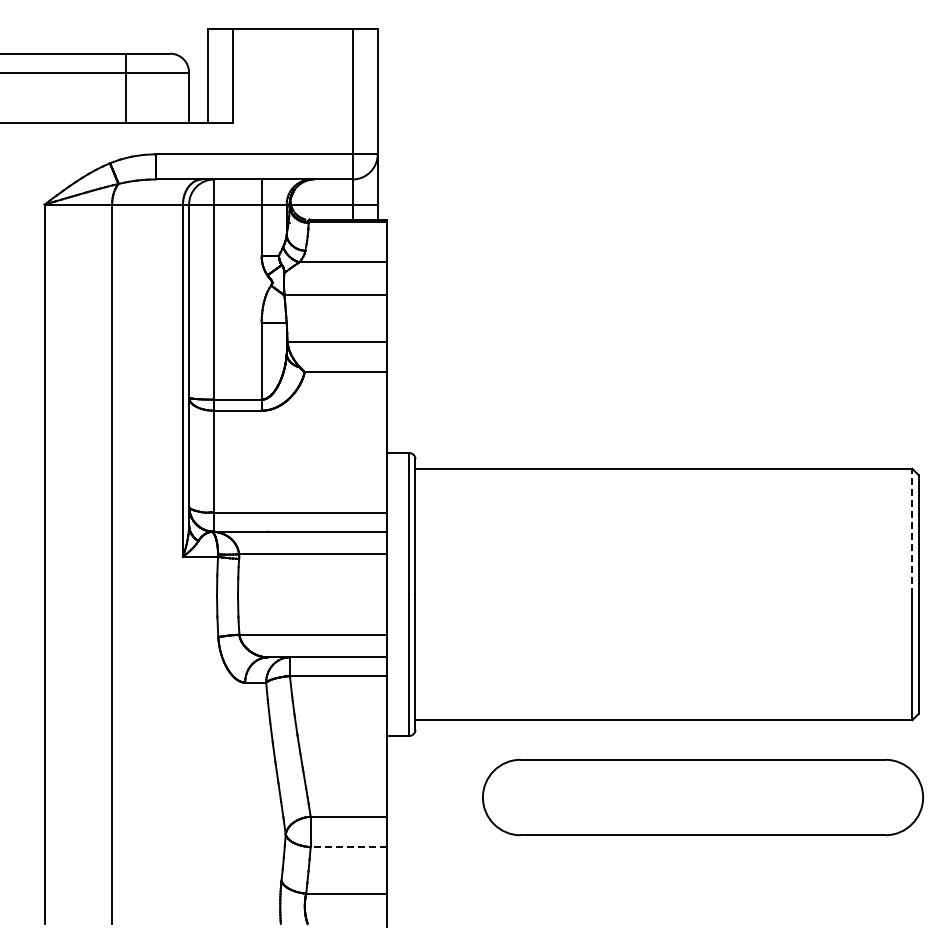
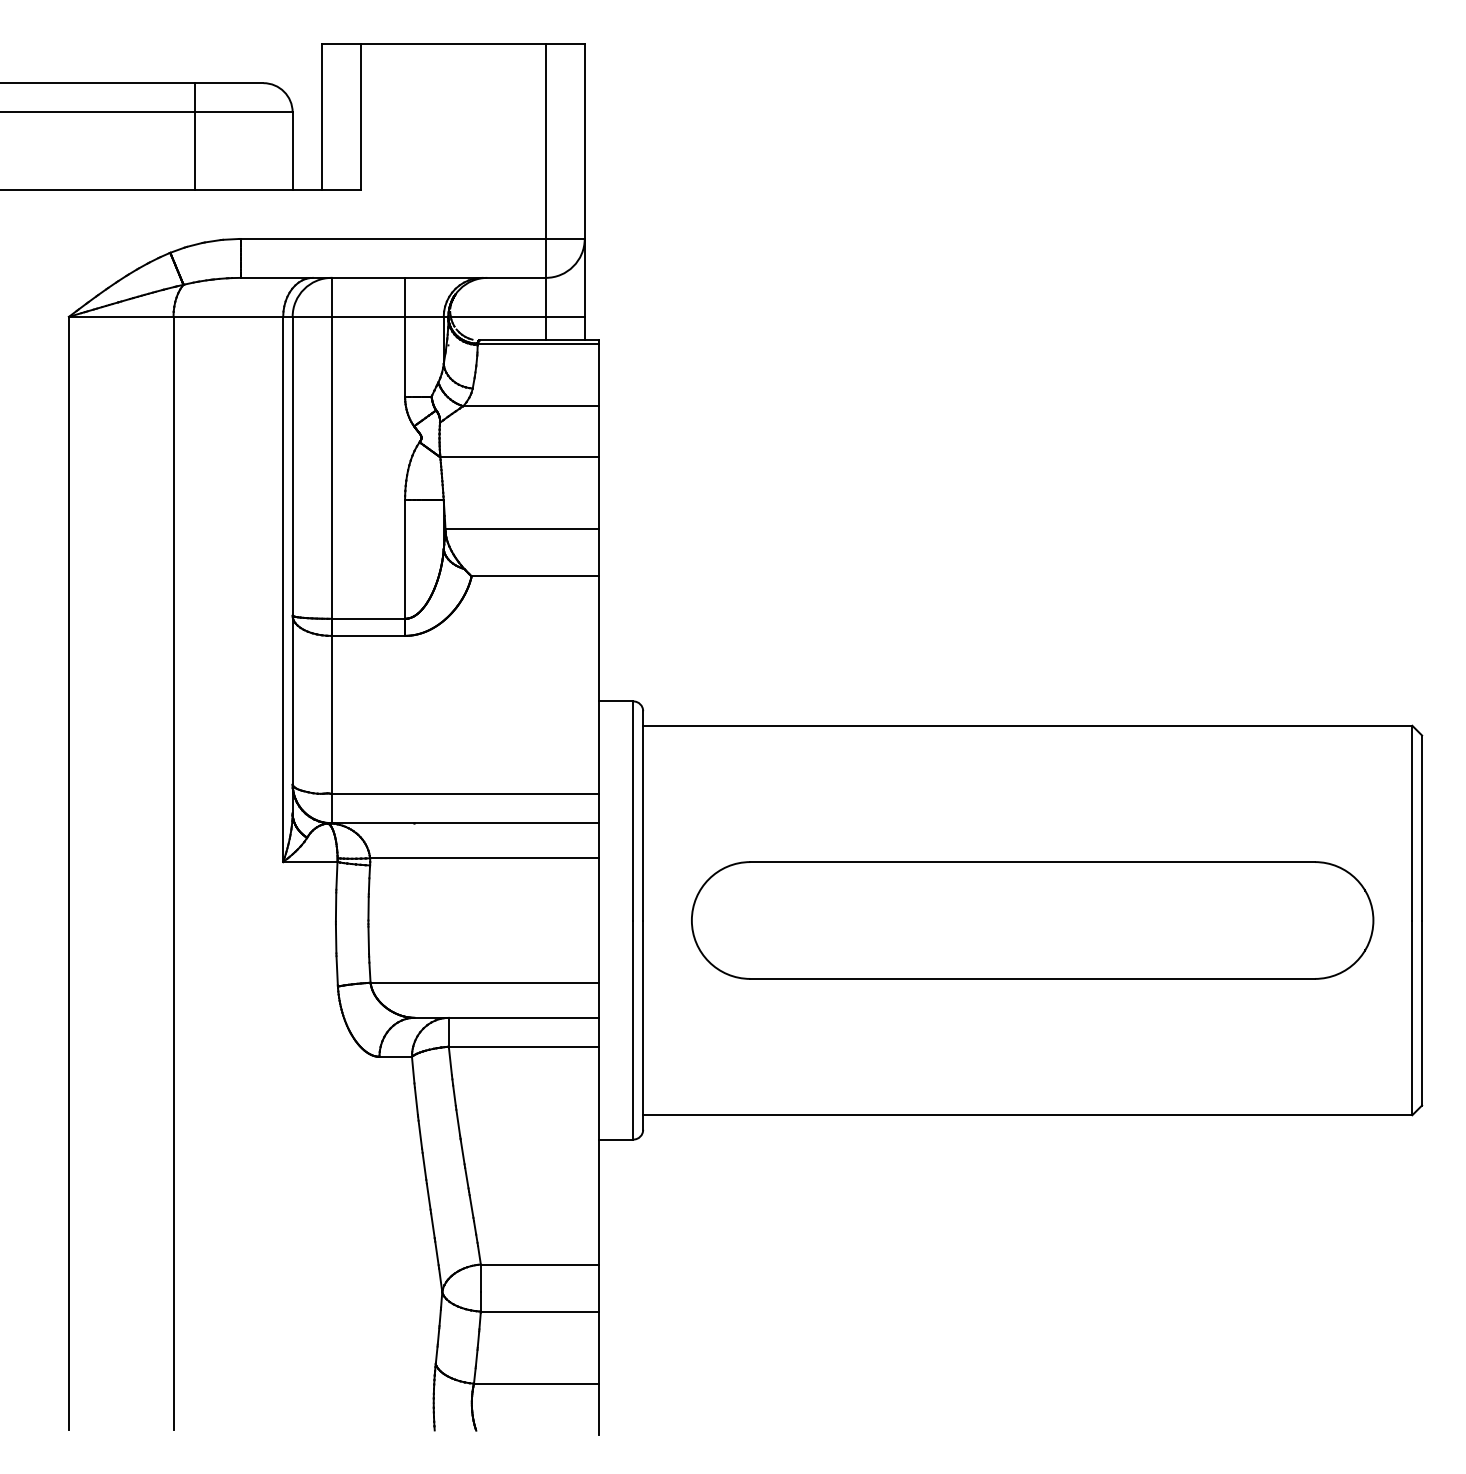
line: (912, 531) -> (1412, 822), dashed -> solid
part: (702, 797) -> (1031, 920), moved
line: (348, 847) -> (539, 1312), dashed -> solid

